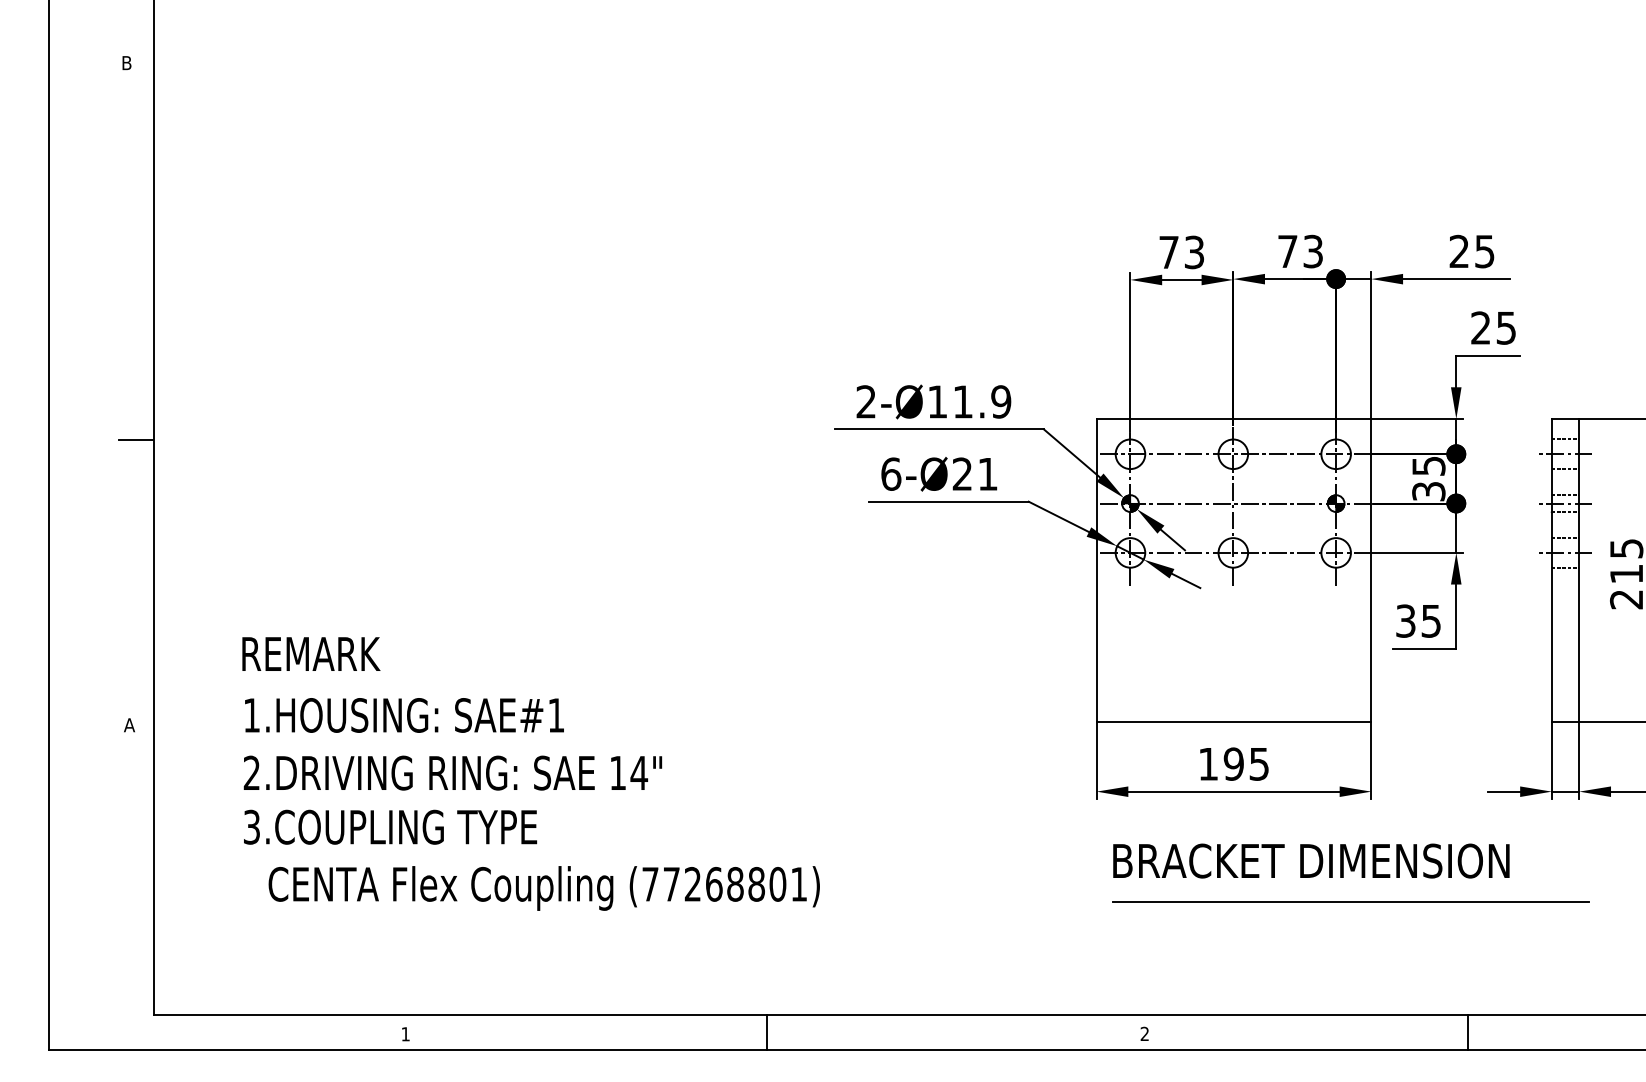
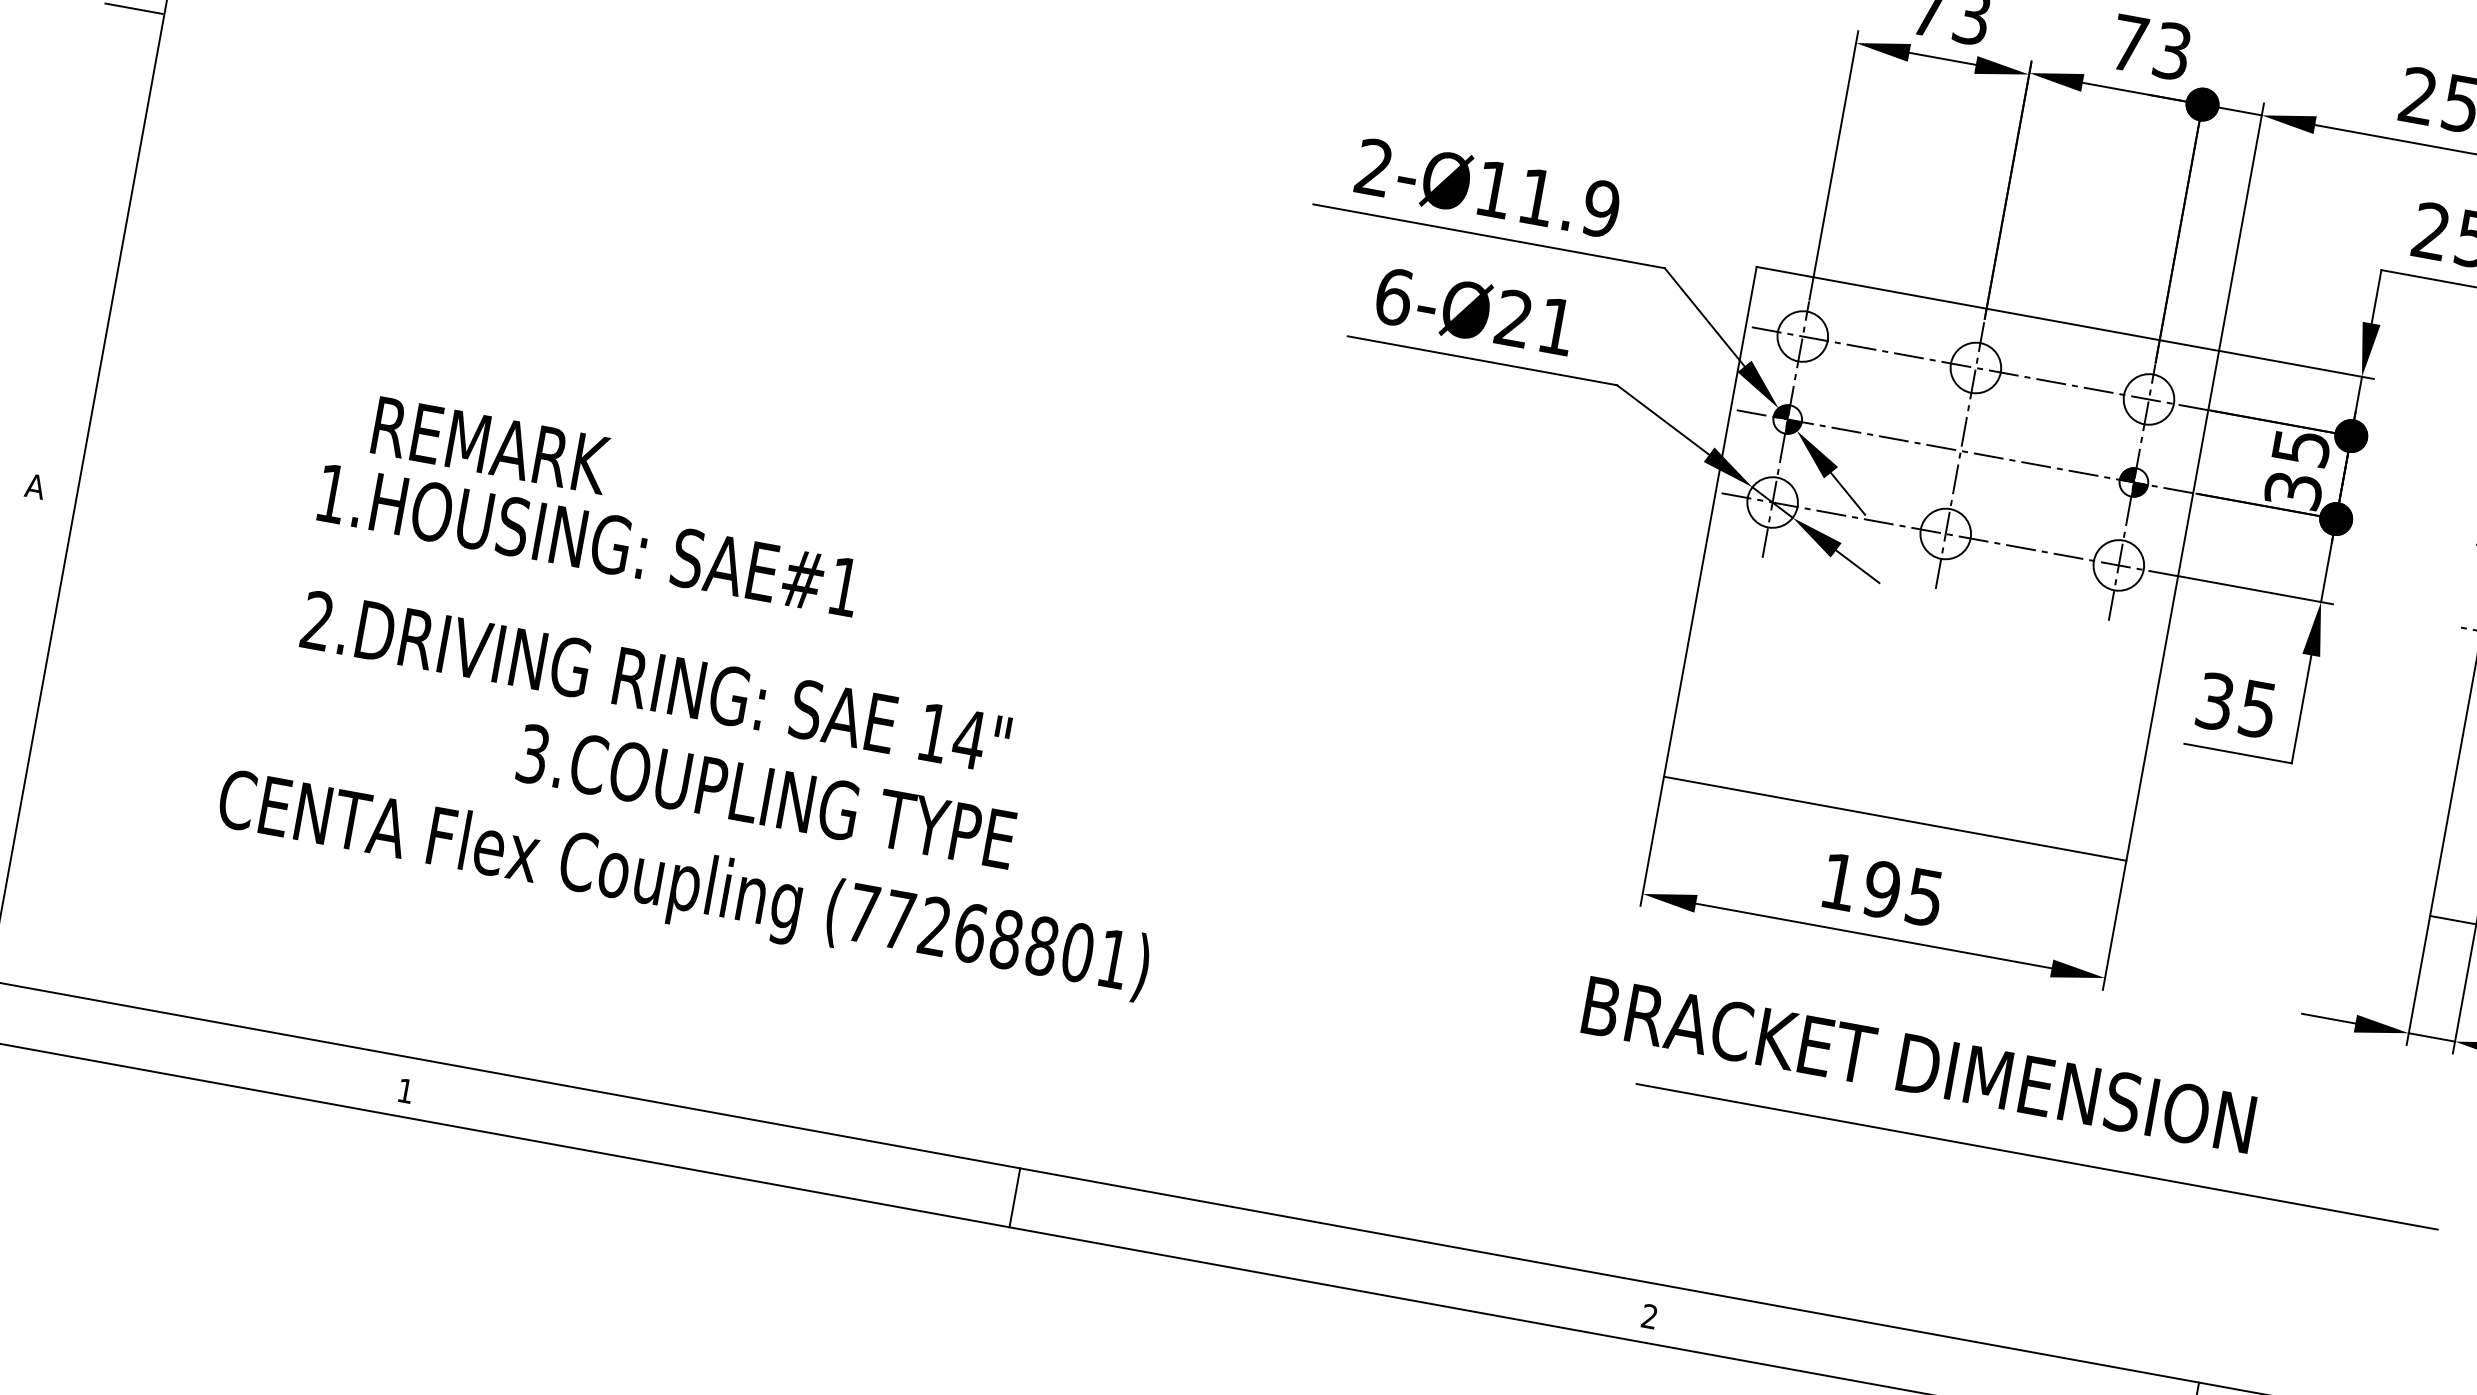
text: (311, 653) -> (491, 444), moved
text: (404, 715) -> (588, 540), moved
text: (452, 772) -> (655, 681), moved
text: (390, 826) -> (766, 795), moved
text: (1311, 860) -> (1919, 1063), moved

